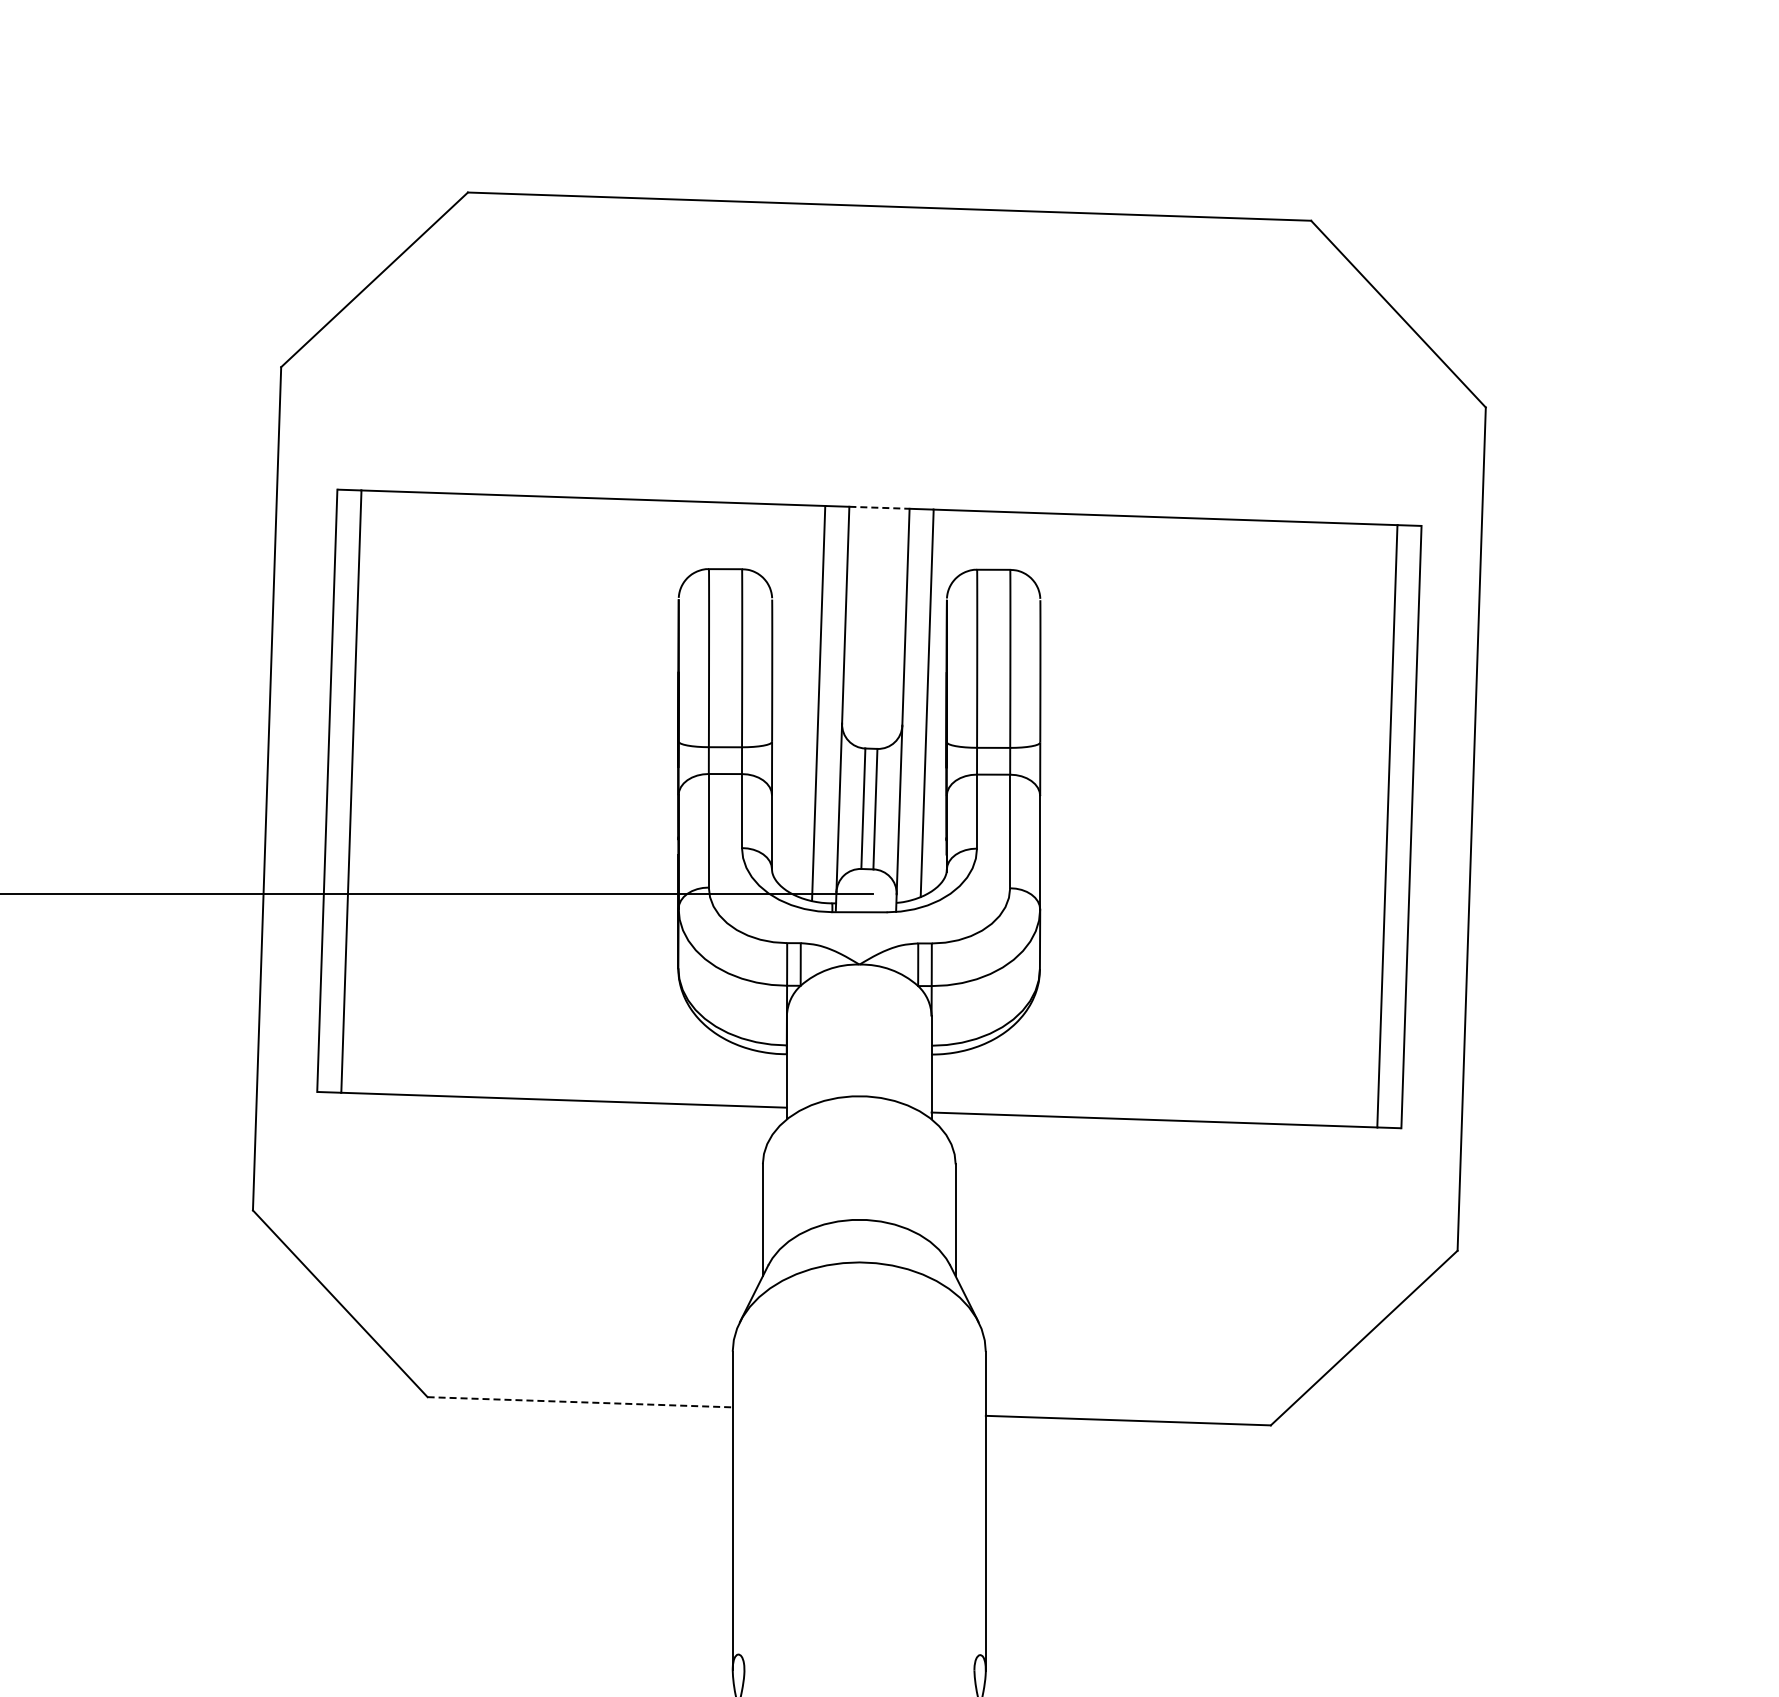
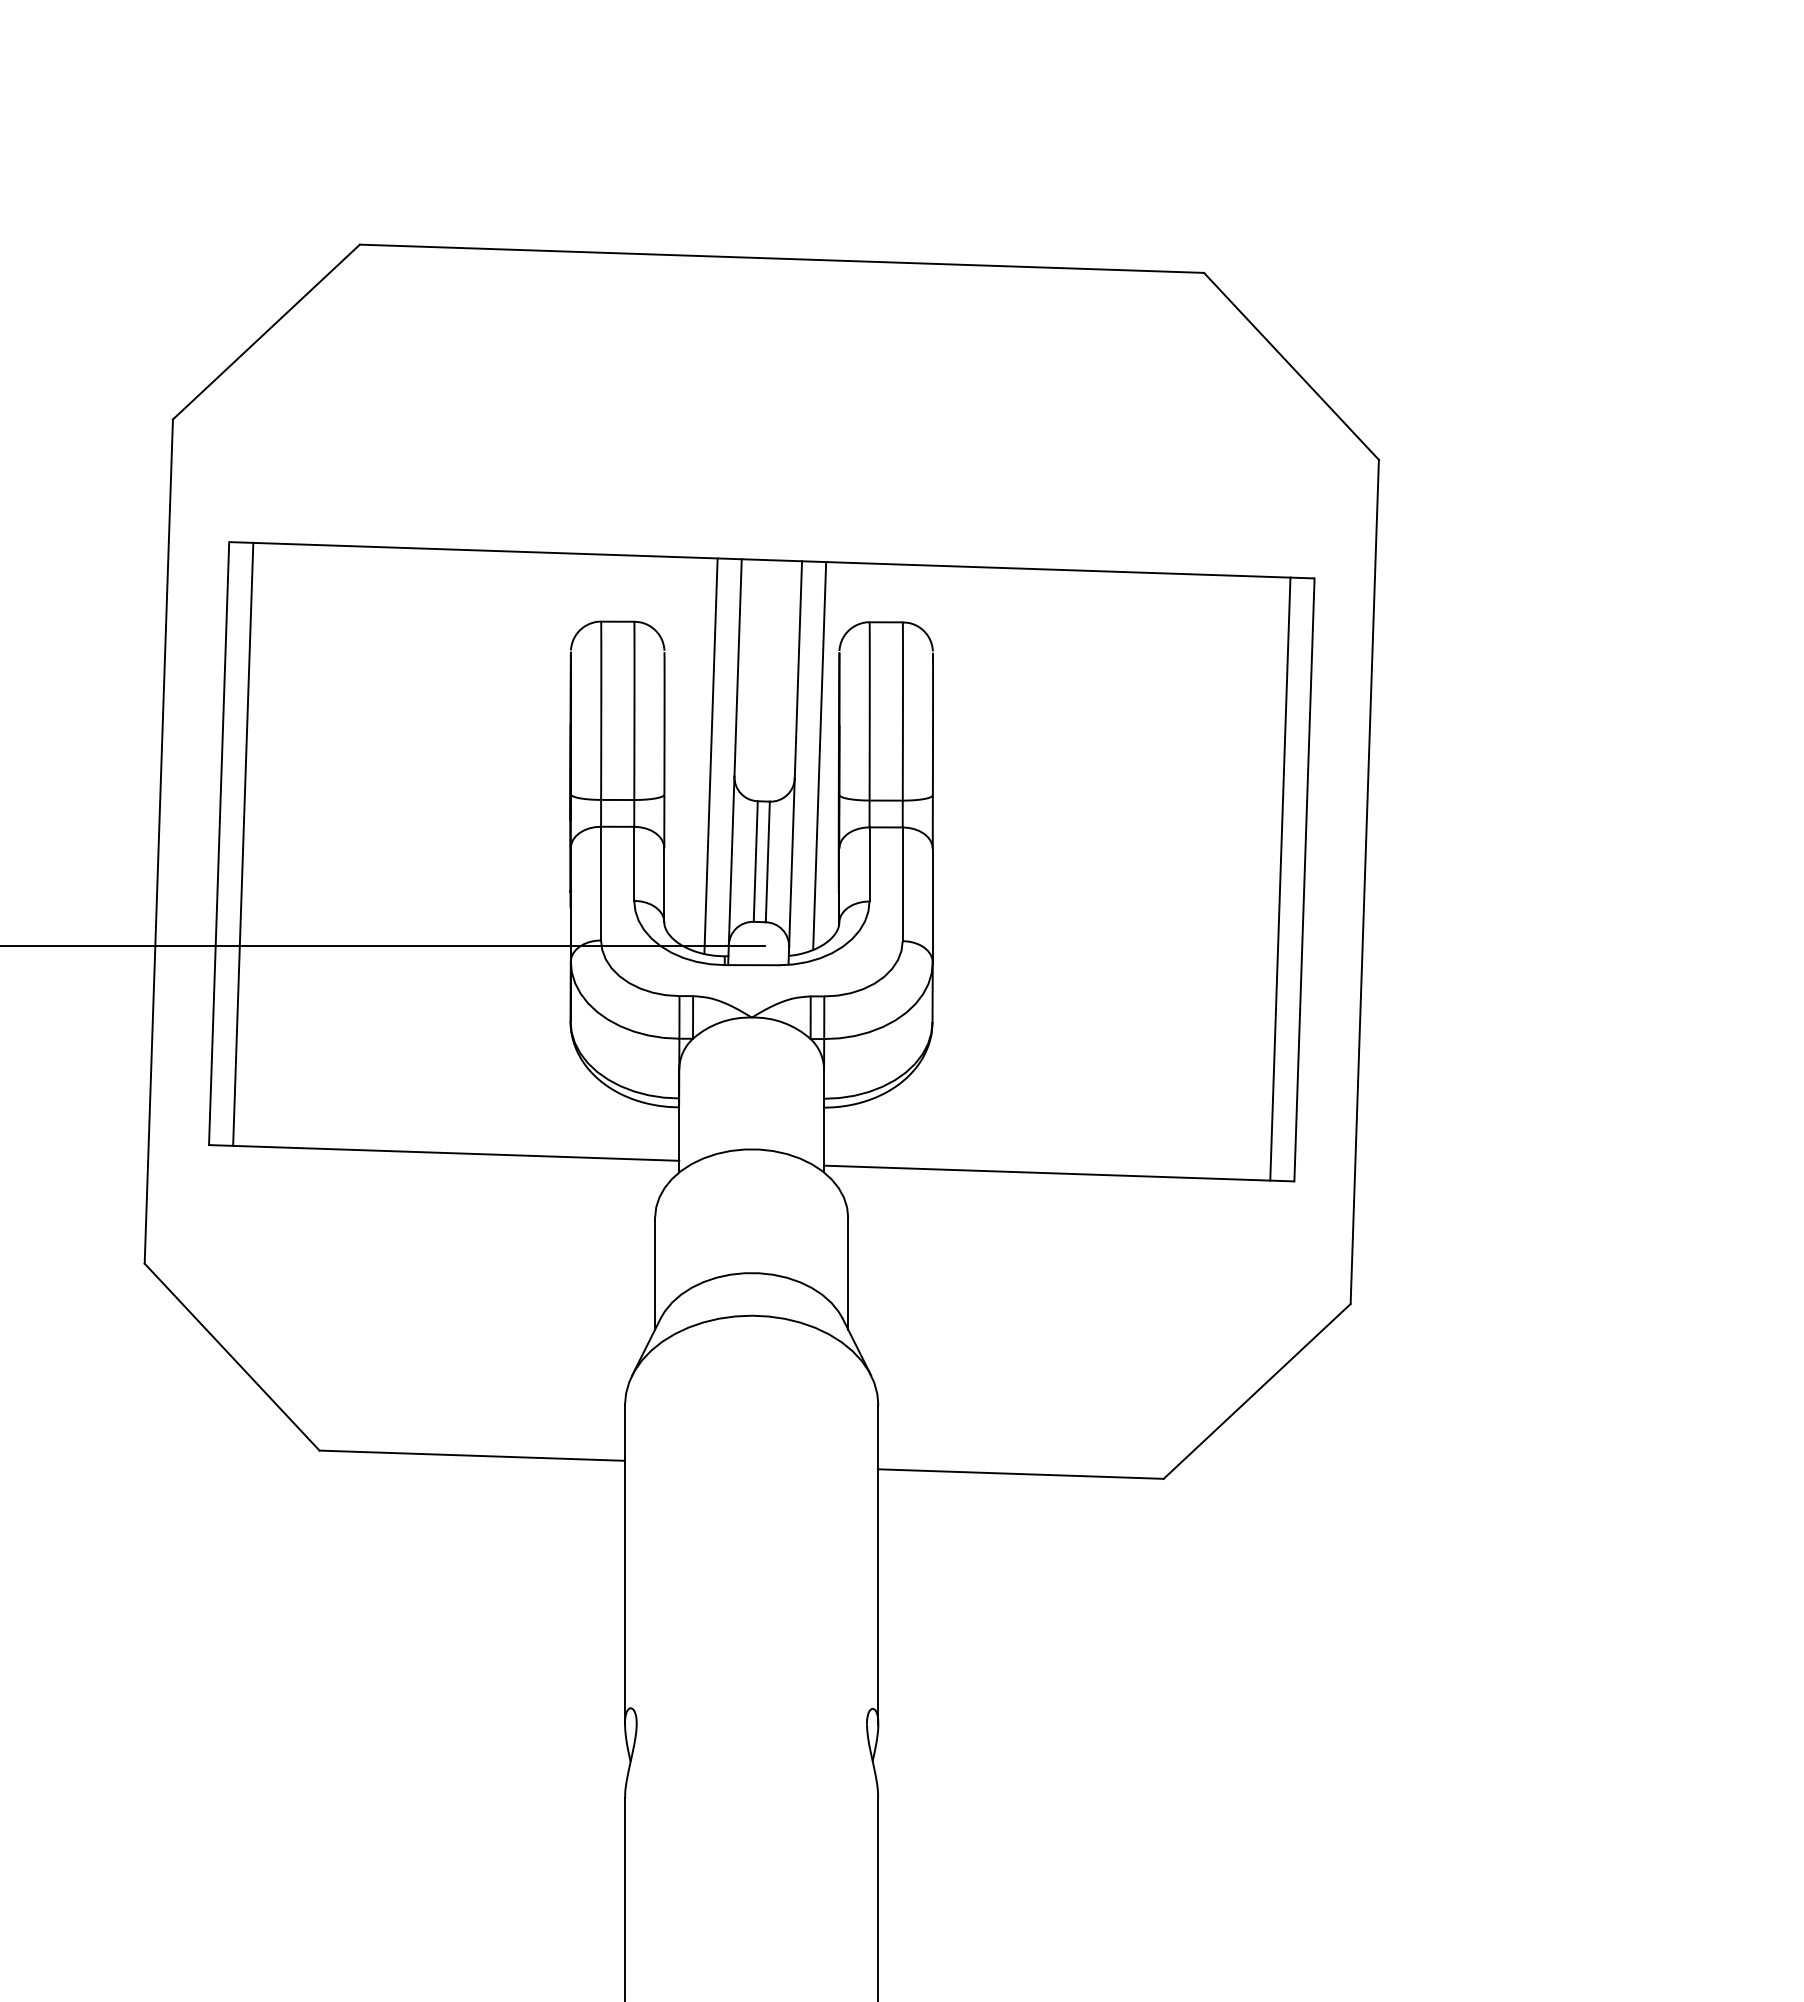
line: (880, 508) -> (772, 560), dashed -> solid
line: (580, 1402) -> (472, 1455), dashed -> solid

